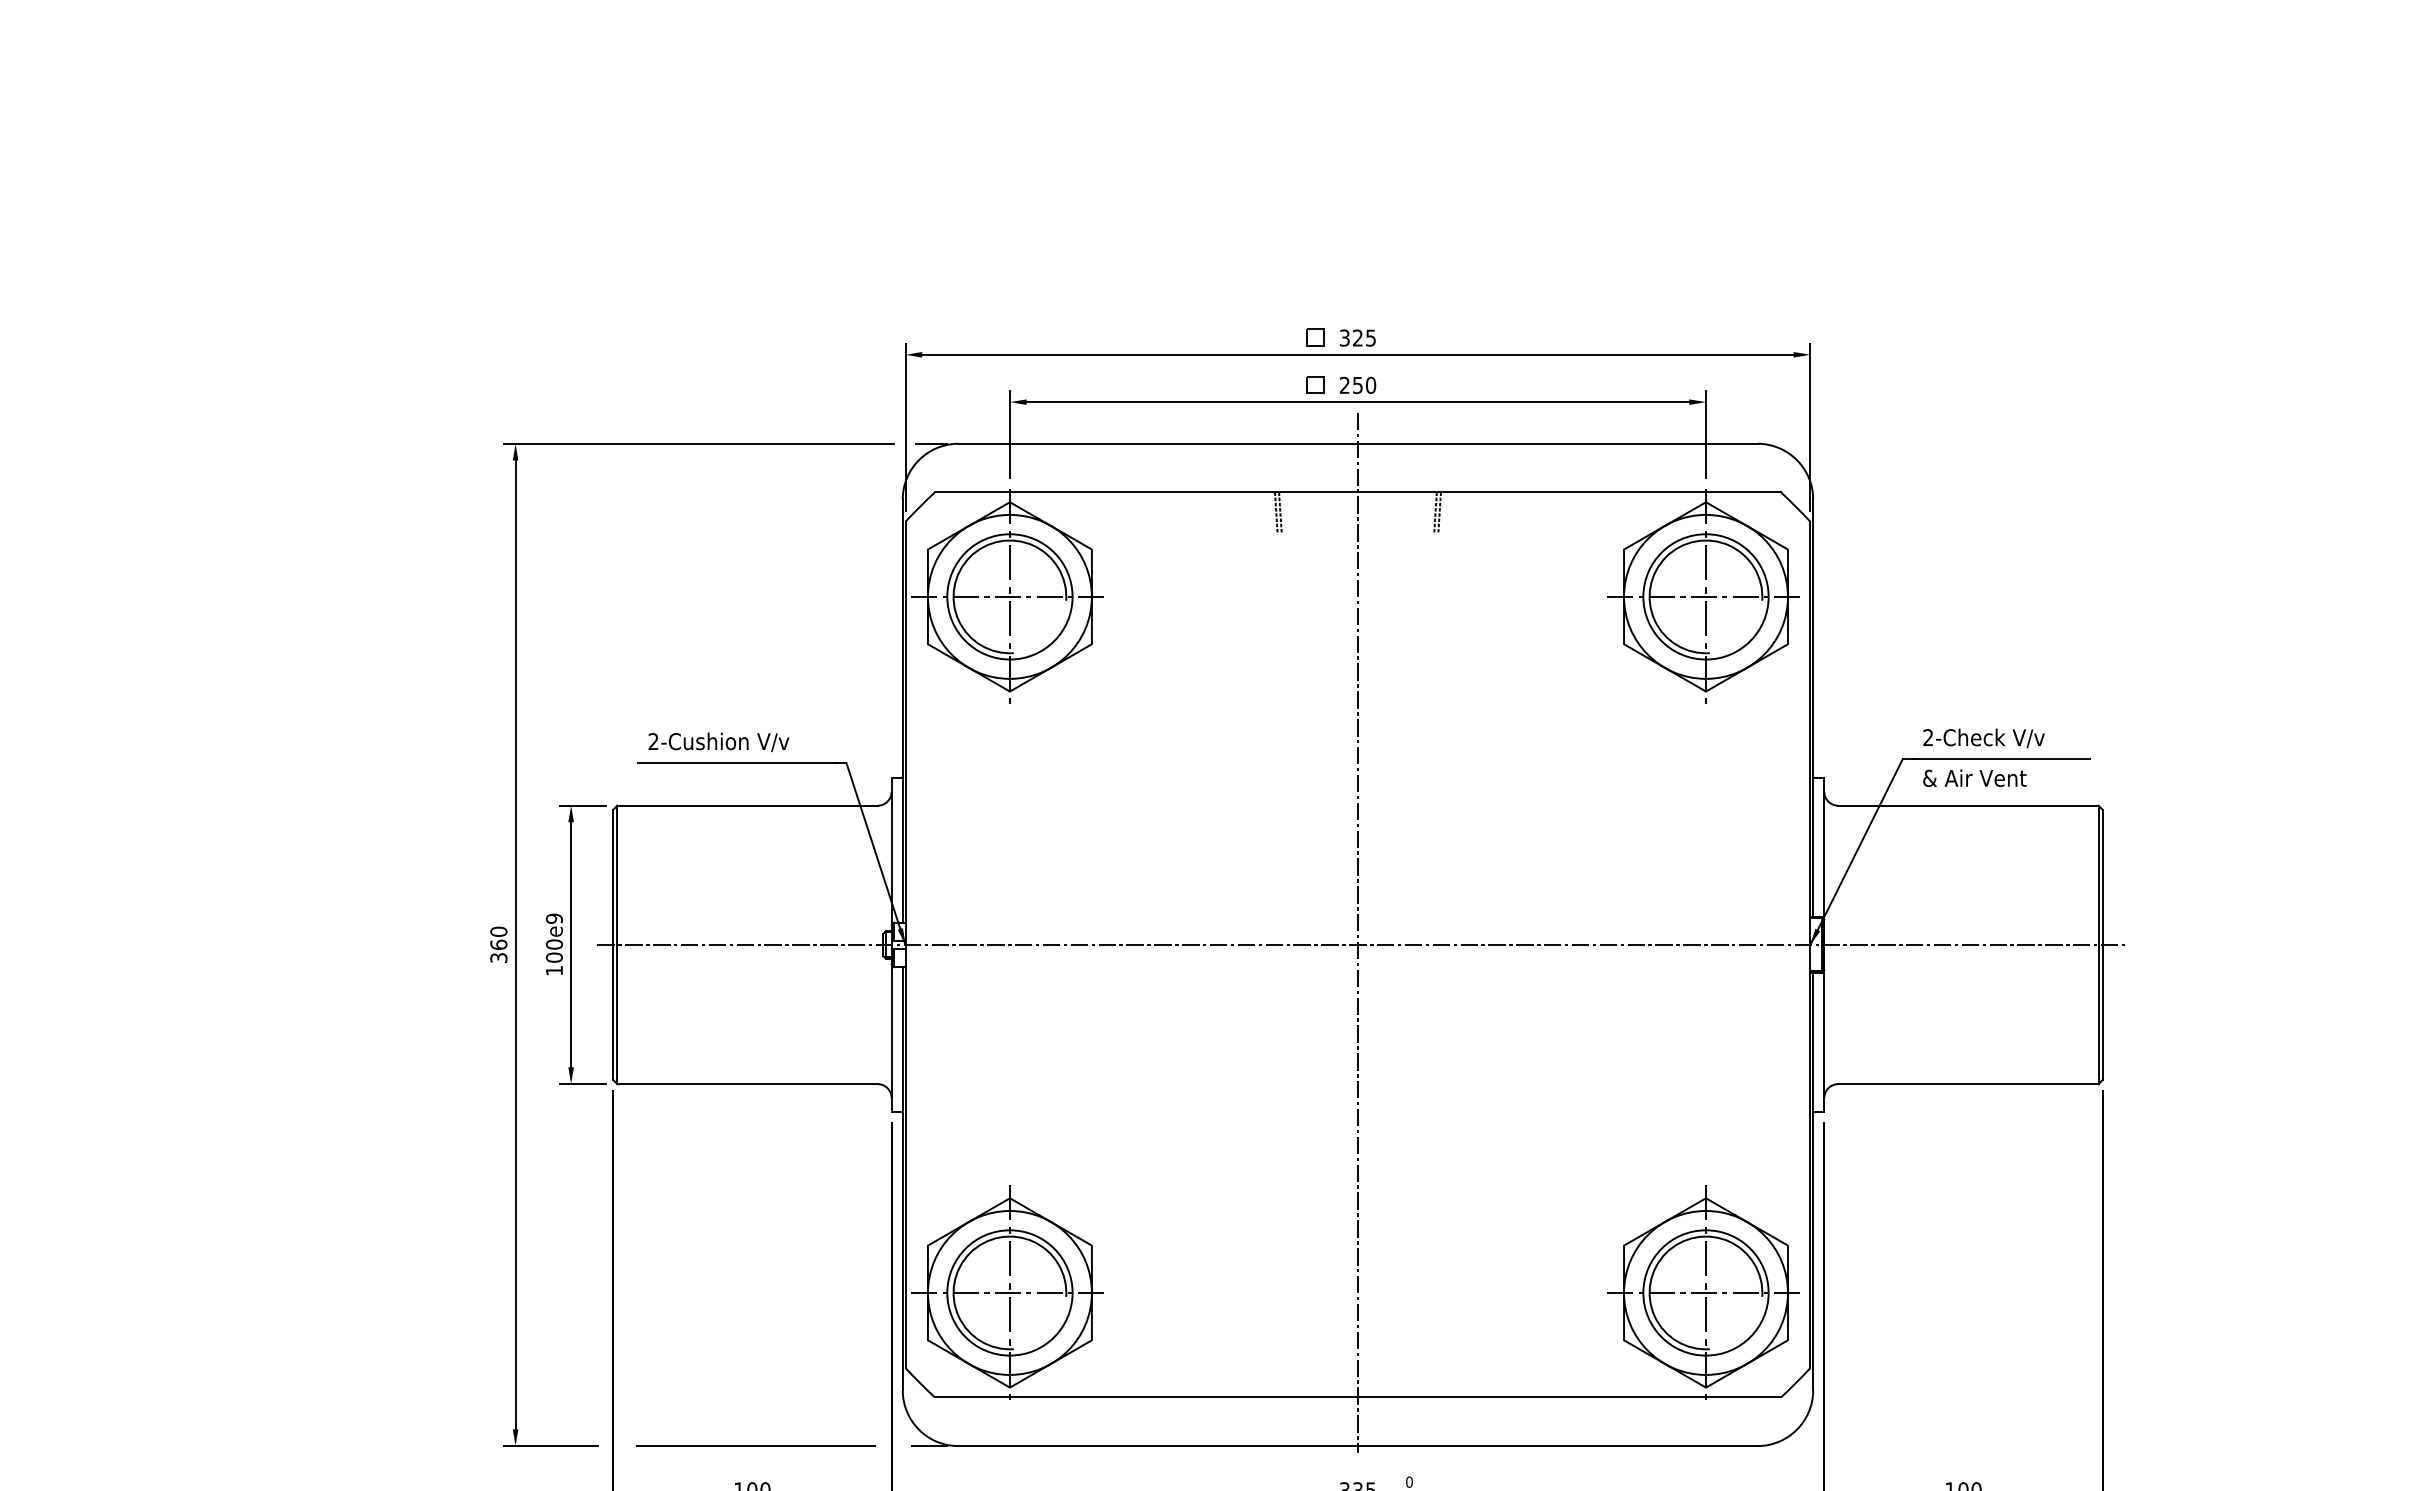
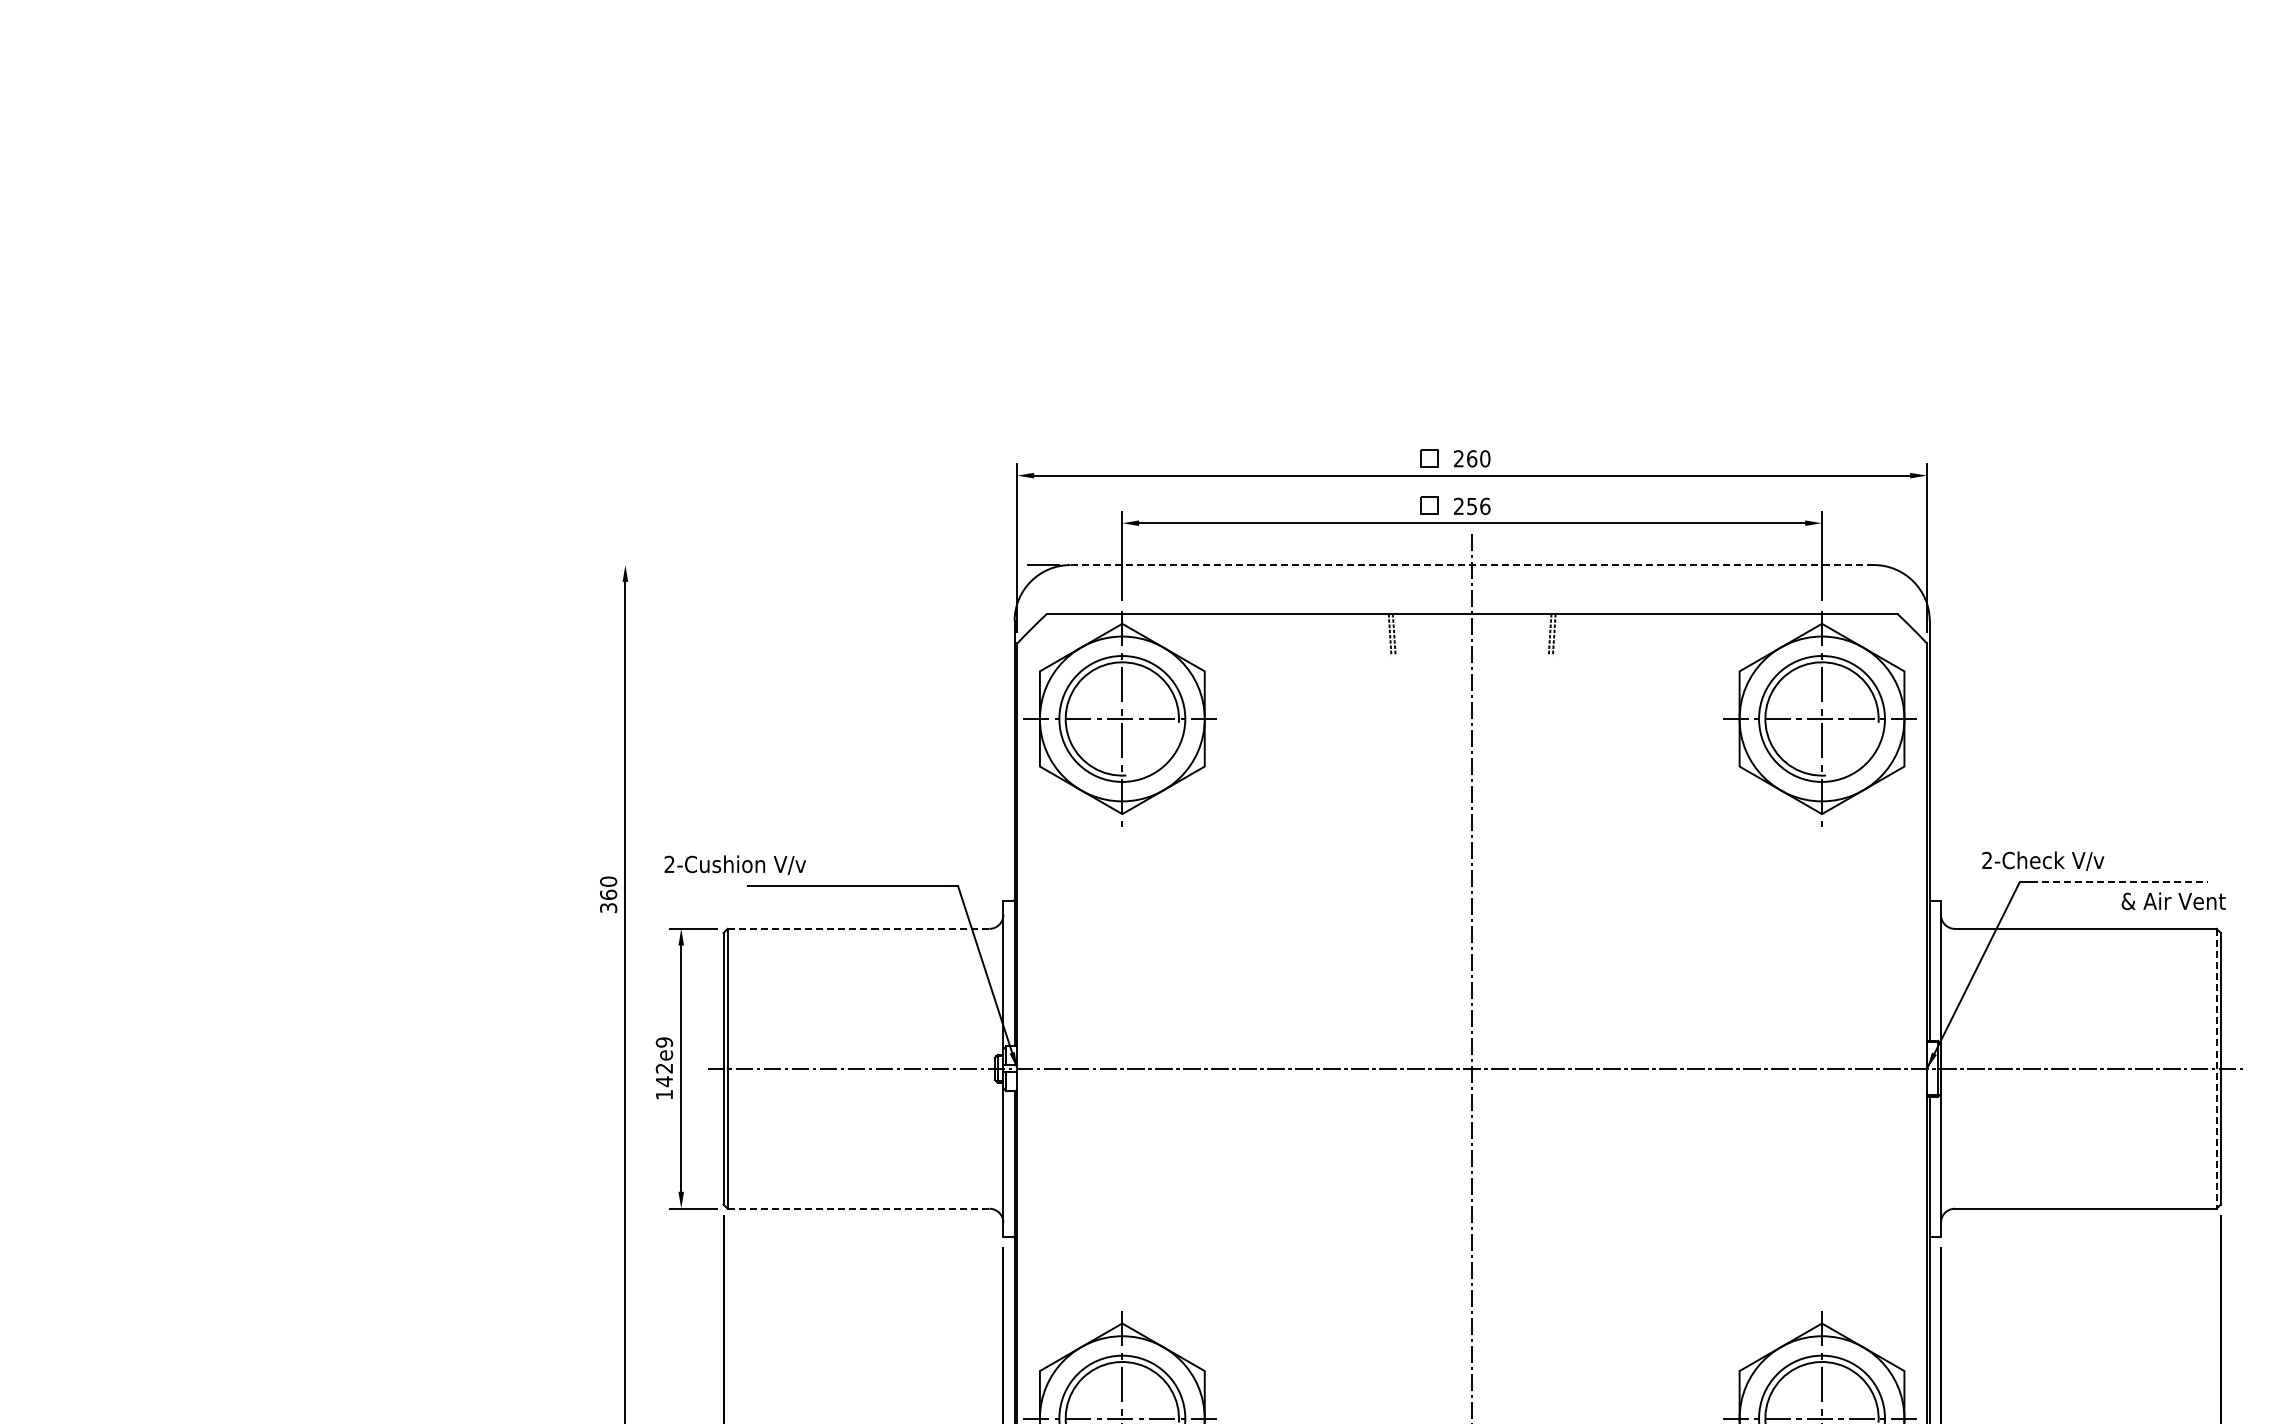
text: (1358, 337) -> (1472, 458), 325 -> 260
text: (1371, 384) -> (1485, 505), 250 -> 256
line: (699, 443) -> (810, 564), removed
line: (1357, 443) -> (1471, 564), solid -> dashed
text: (1983, 738) -> (2042, 861), moved
text: (718, 742) -> (734, 865), moved
line: (2002, 759) -> (2120, 882), solid -> dashed
text: (1974, 777) -> (2173, 900), moved
line: (748, 805) -> (859, 928), solid -> dashed
text: (498, 944) -> (608, 894), moved
line: (2098, 945) -> (2216, 1069), solid -> dashed
text: (553, 951) -> (663, 1075), 100e9 -> 142e9
line: (748, 1084) -> (859, 1209), solid -> dashed

